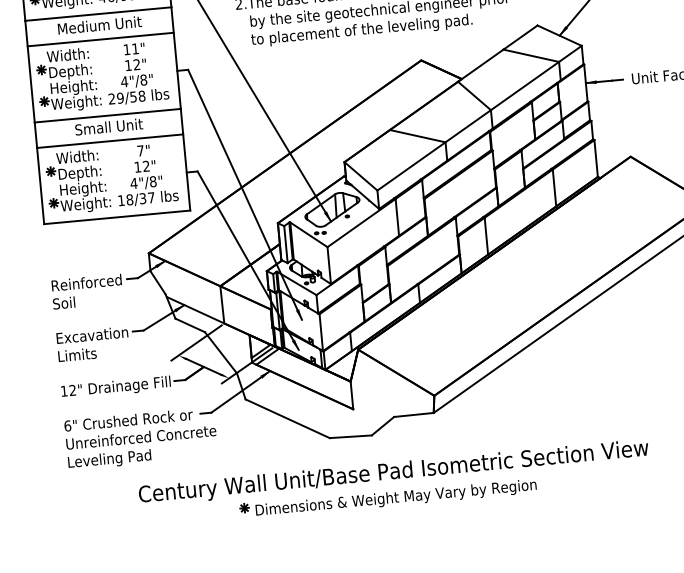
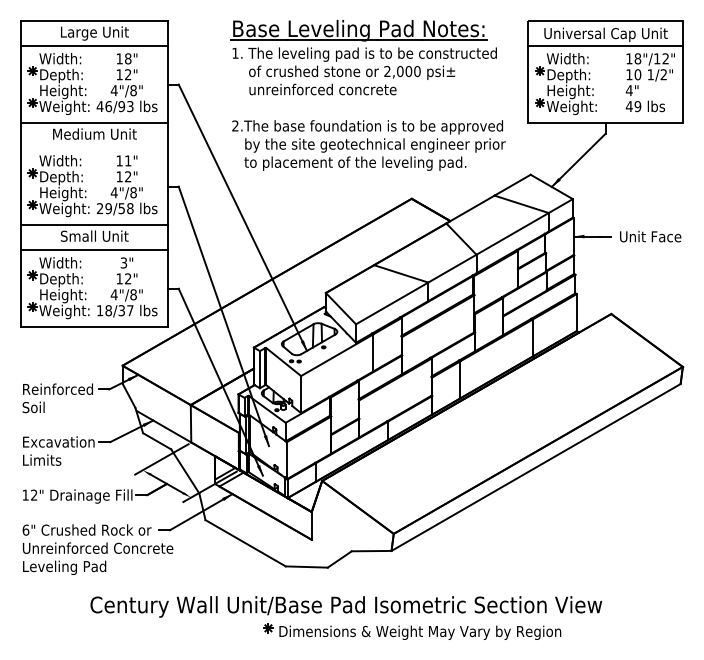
line: (100, 39) -> (94, 148), removed
text: (140, 150) -> (123, 262), 7" -> 3"
part: (388, 498) -> (412, 631), moved

